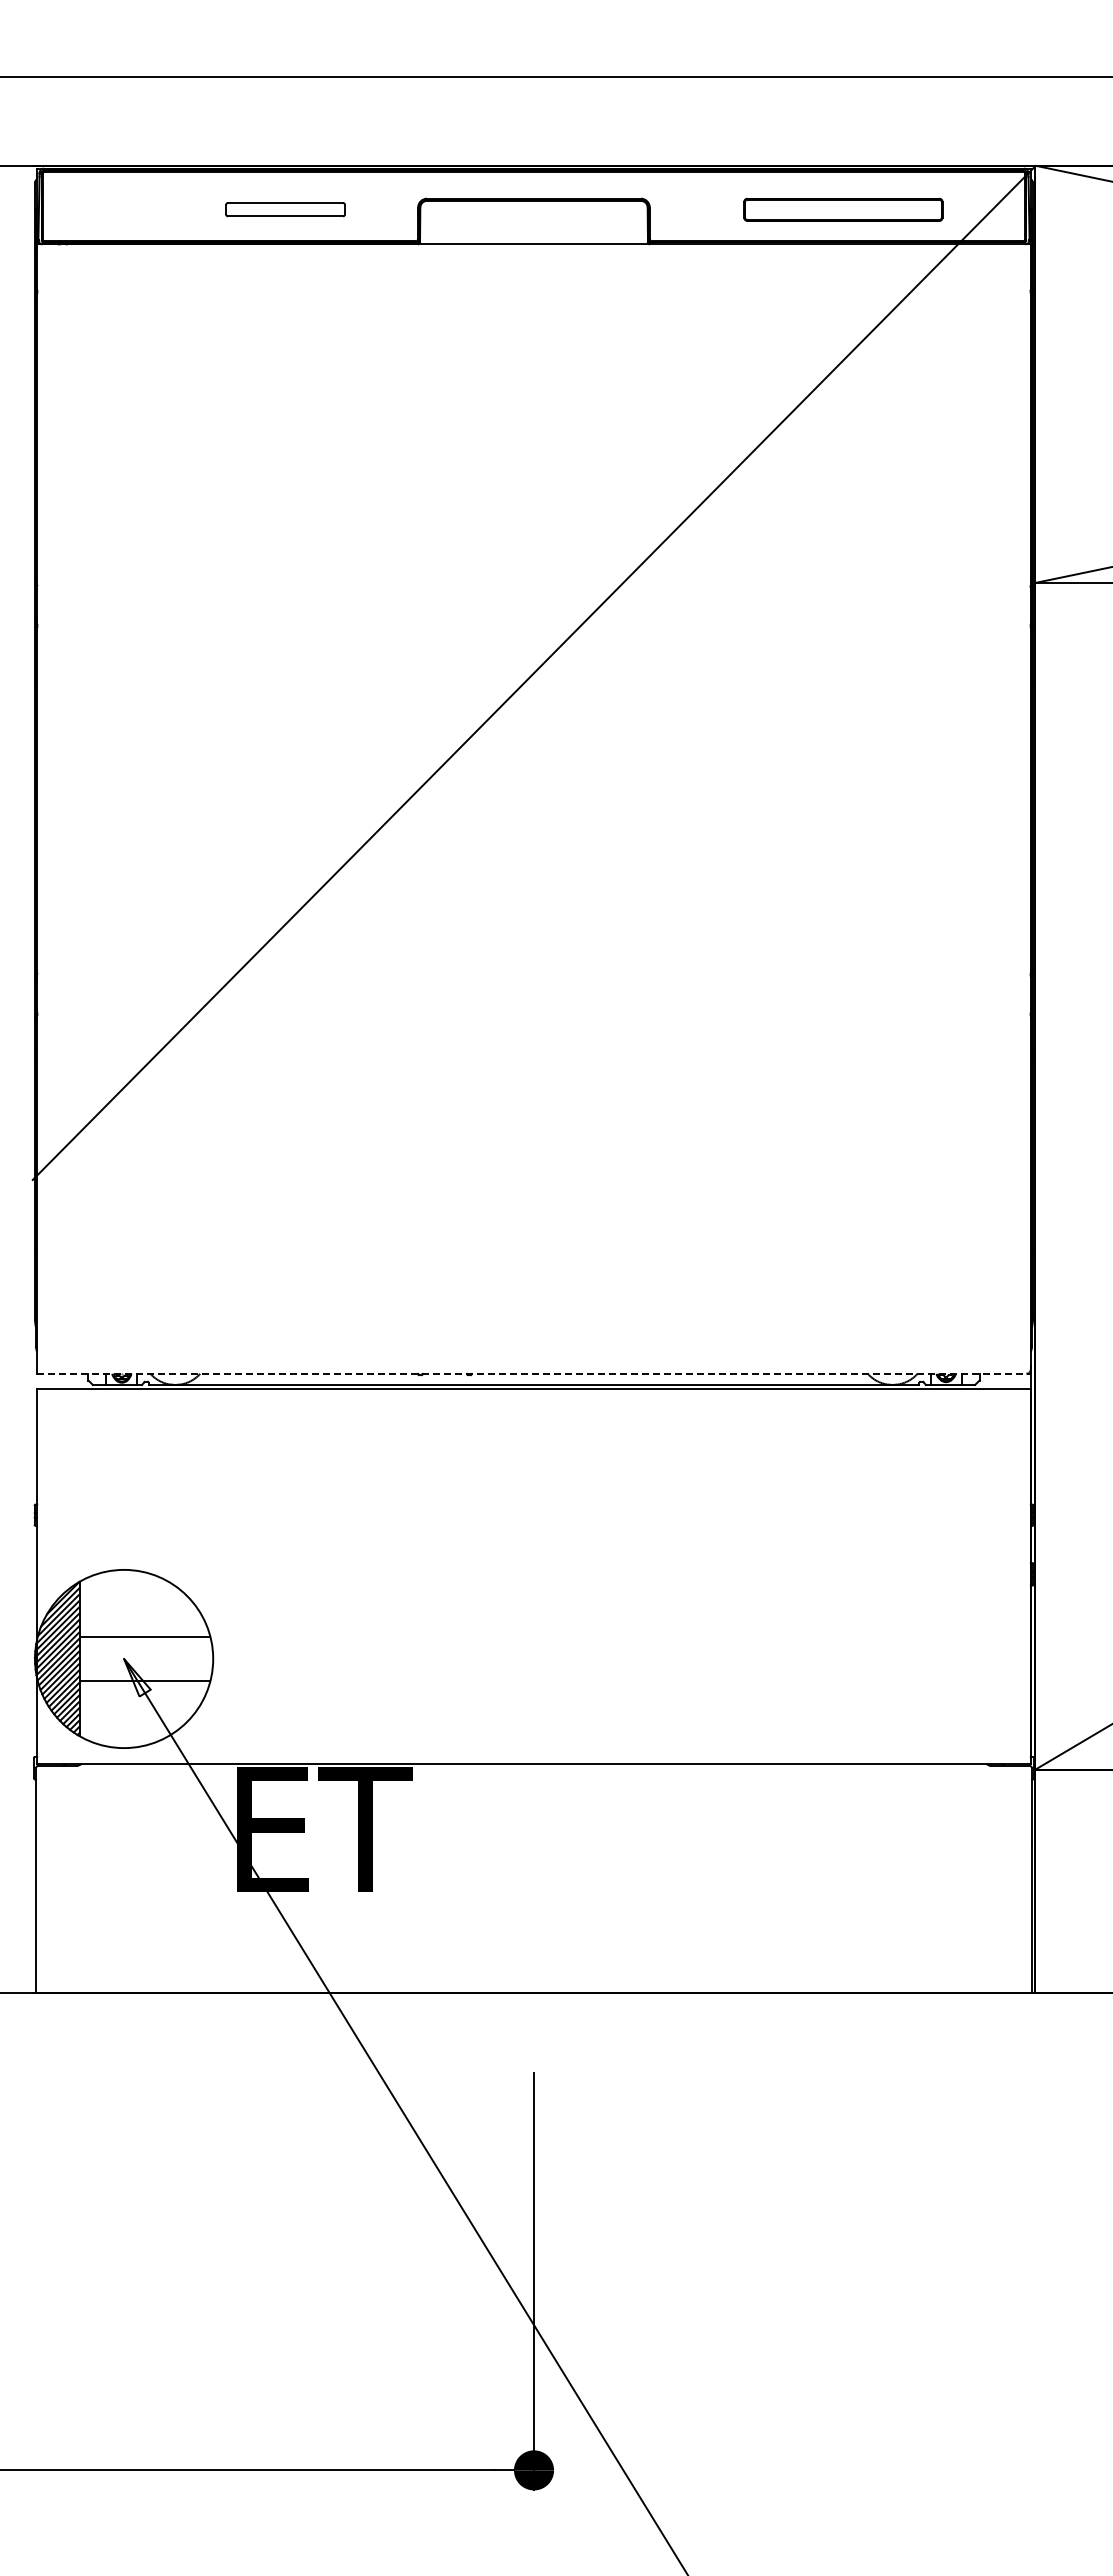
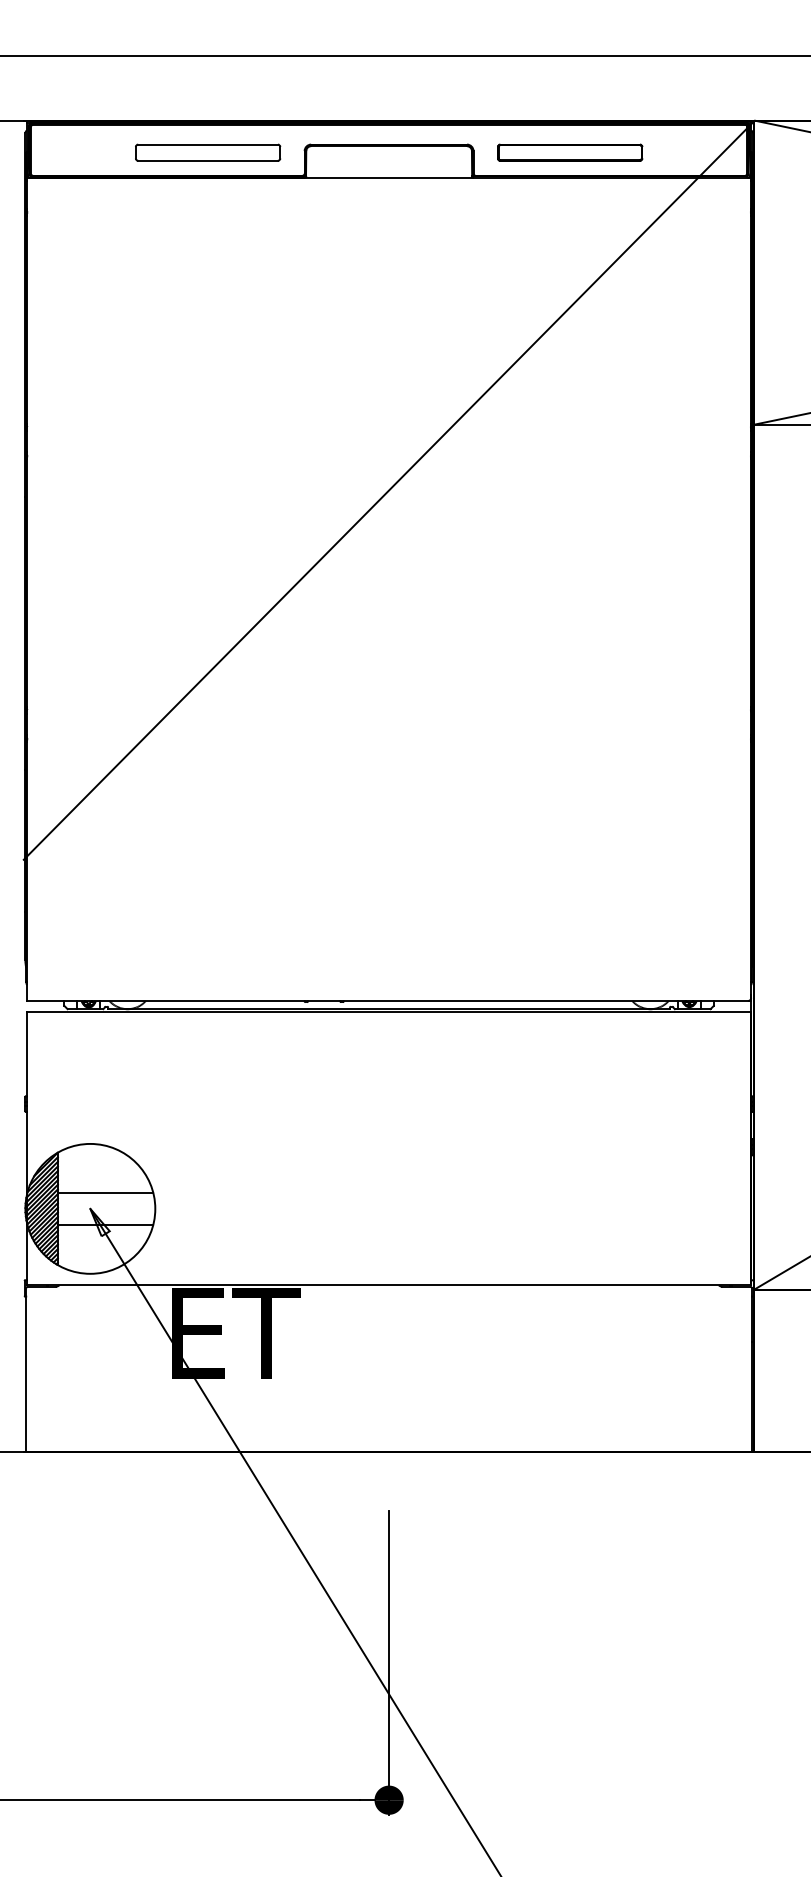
part: (285, 209) -> (207, 152), size x1.67
part: (843, 209) -> (570, 152), moved
line: (534, 1373) -> (389, 1000), dashed -> solid

